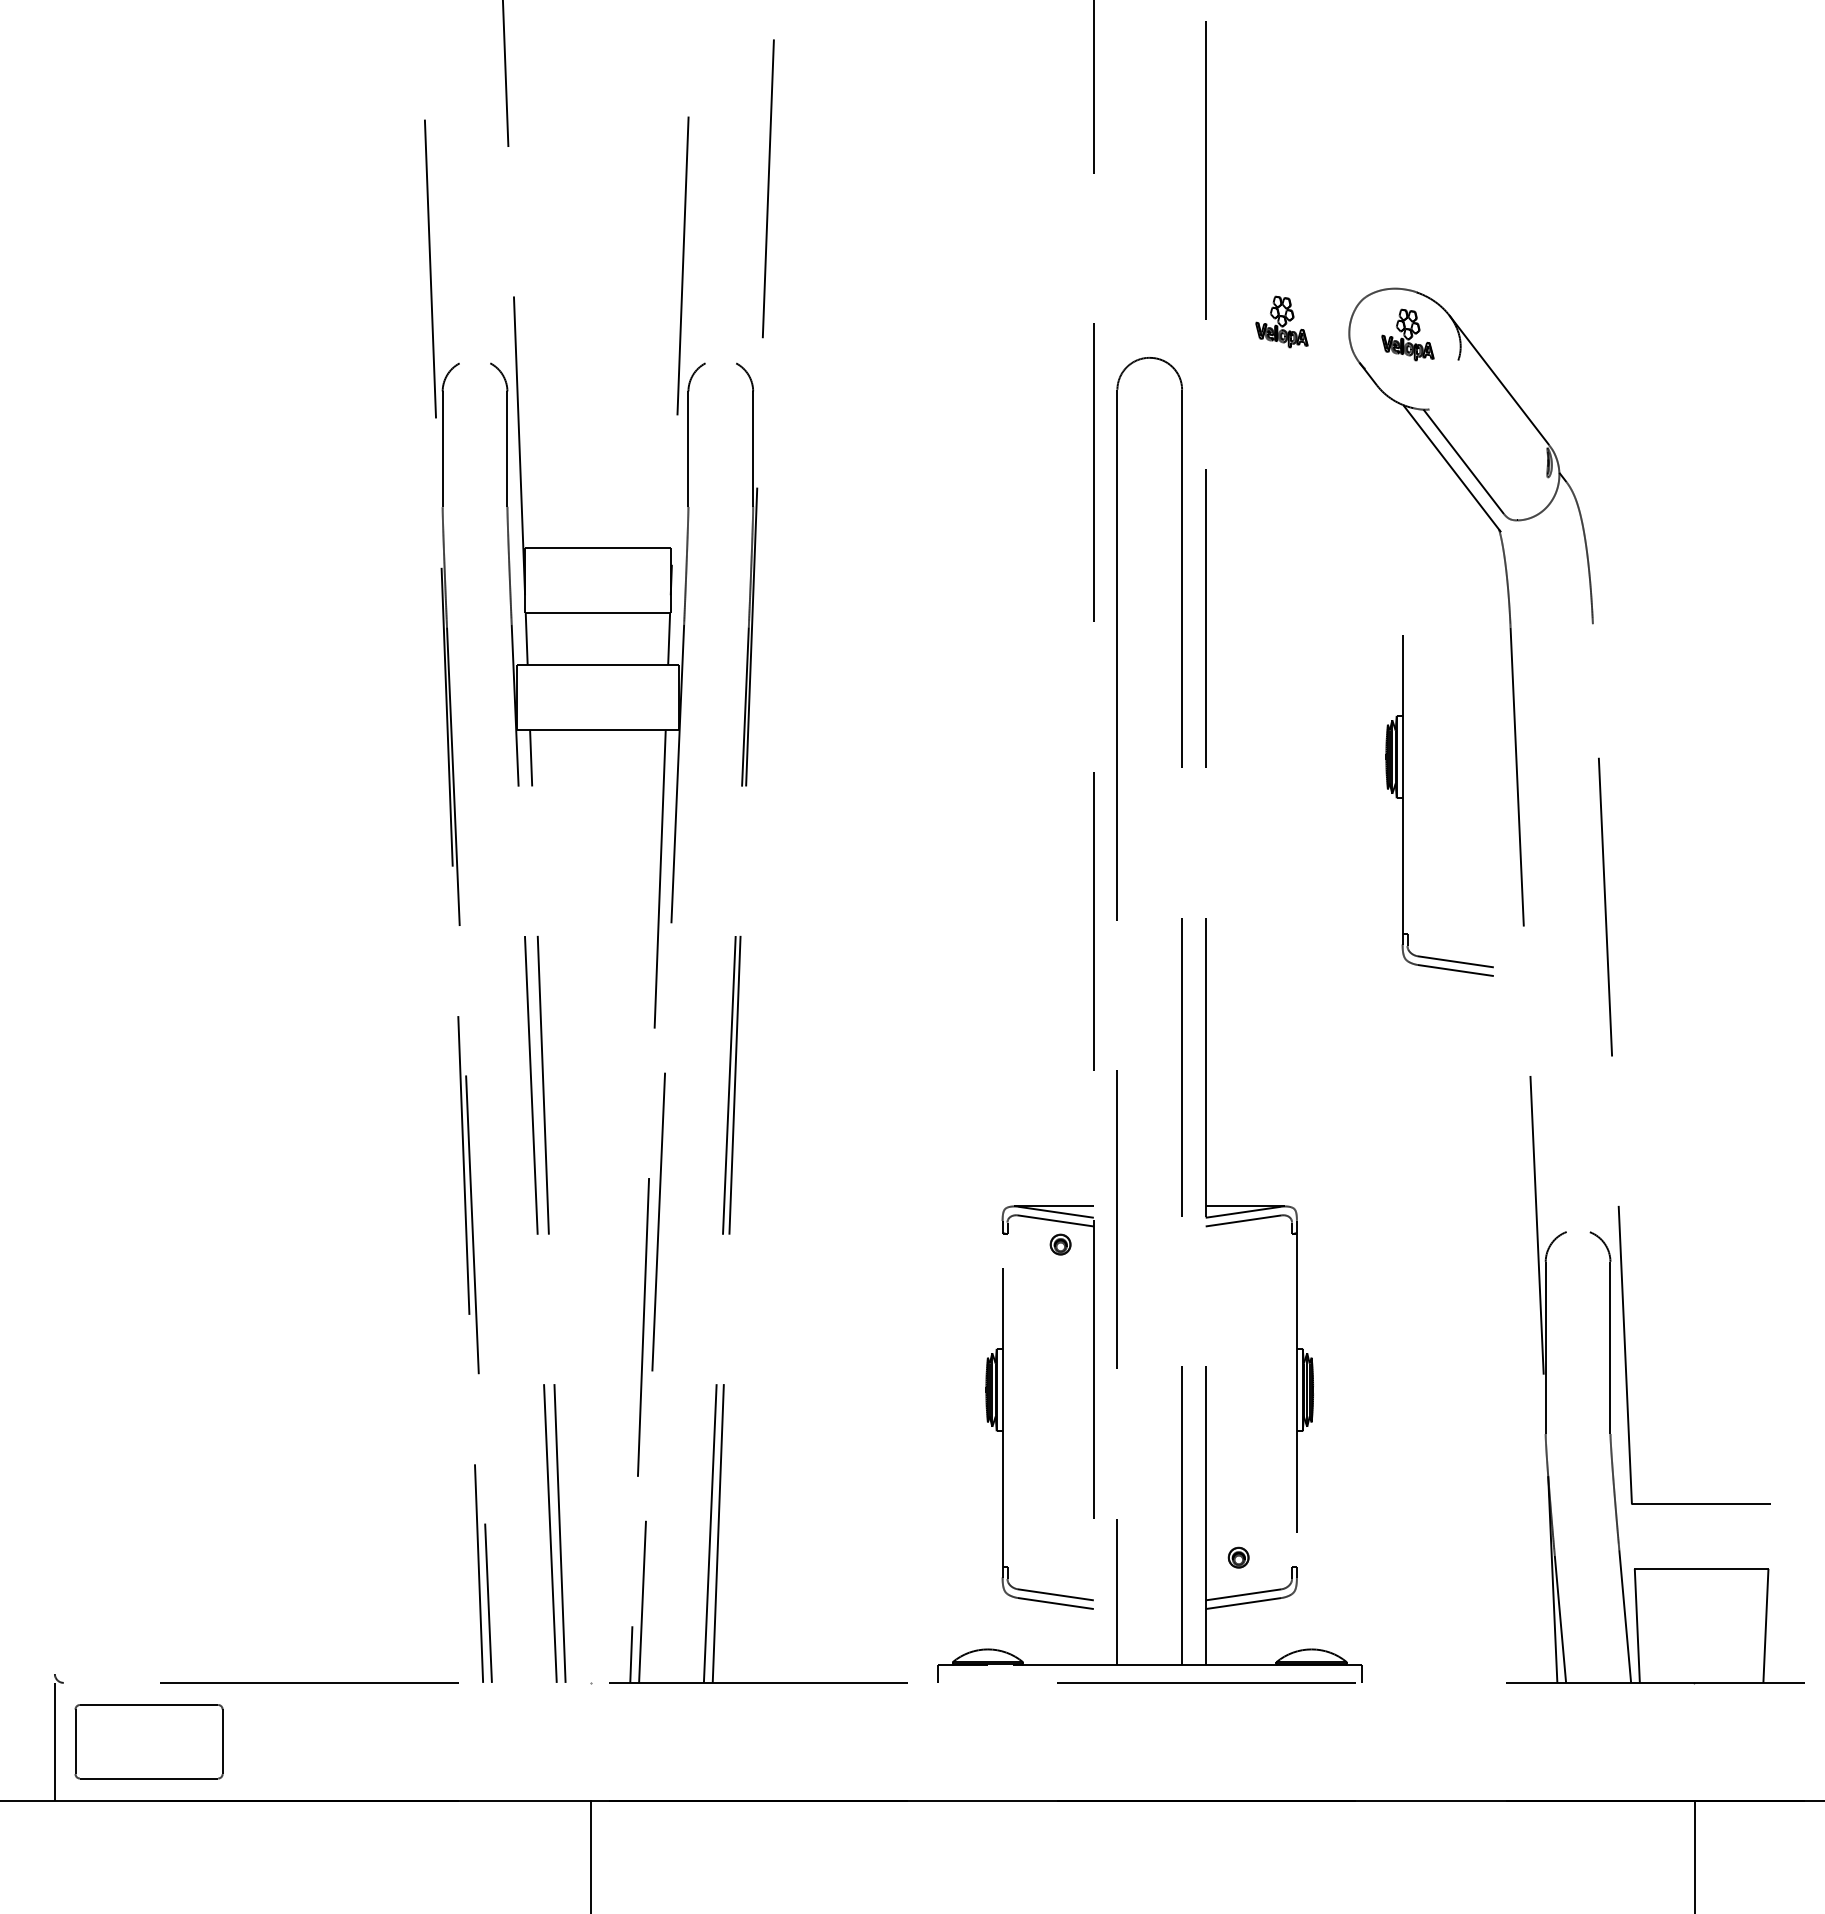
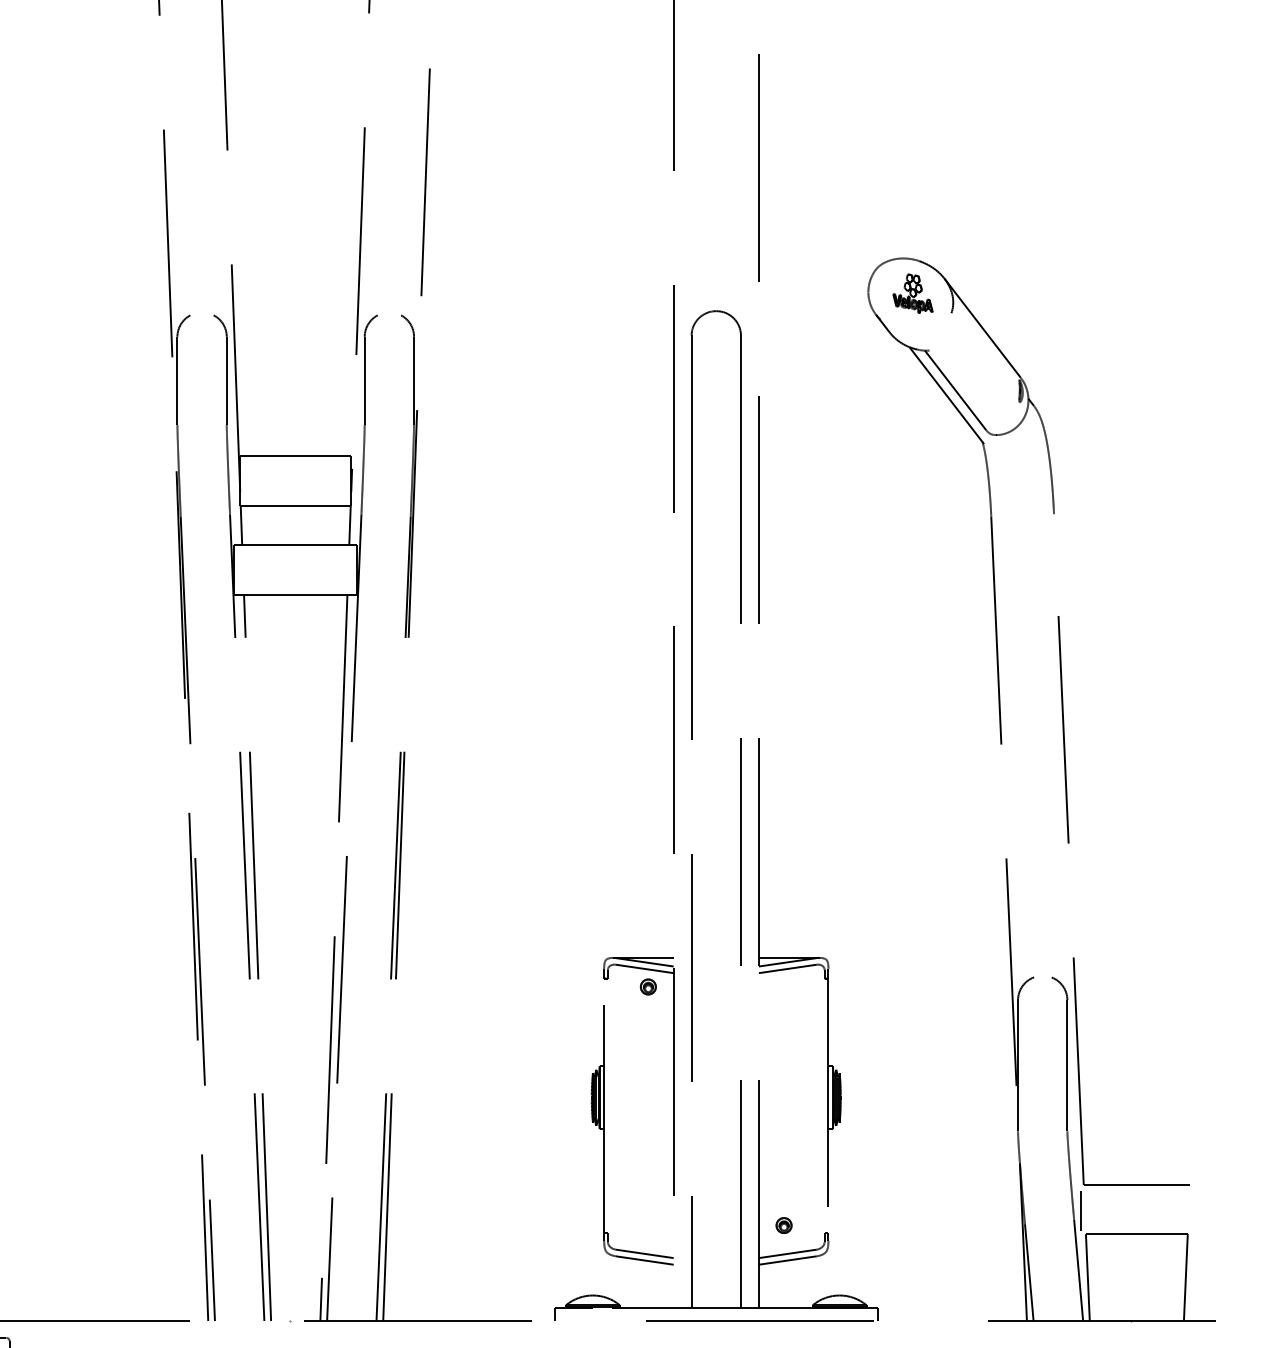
part: (1281, 321) -> (816, 283), removed
part: (1403, 805) -> (909, 652), removed
line: (1628, 1537) -> (1081, 1210), added

